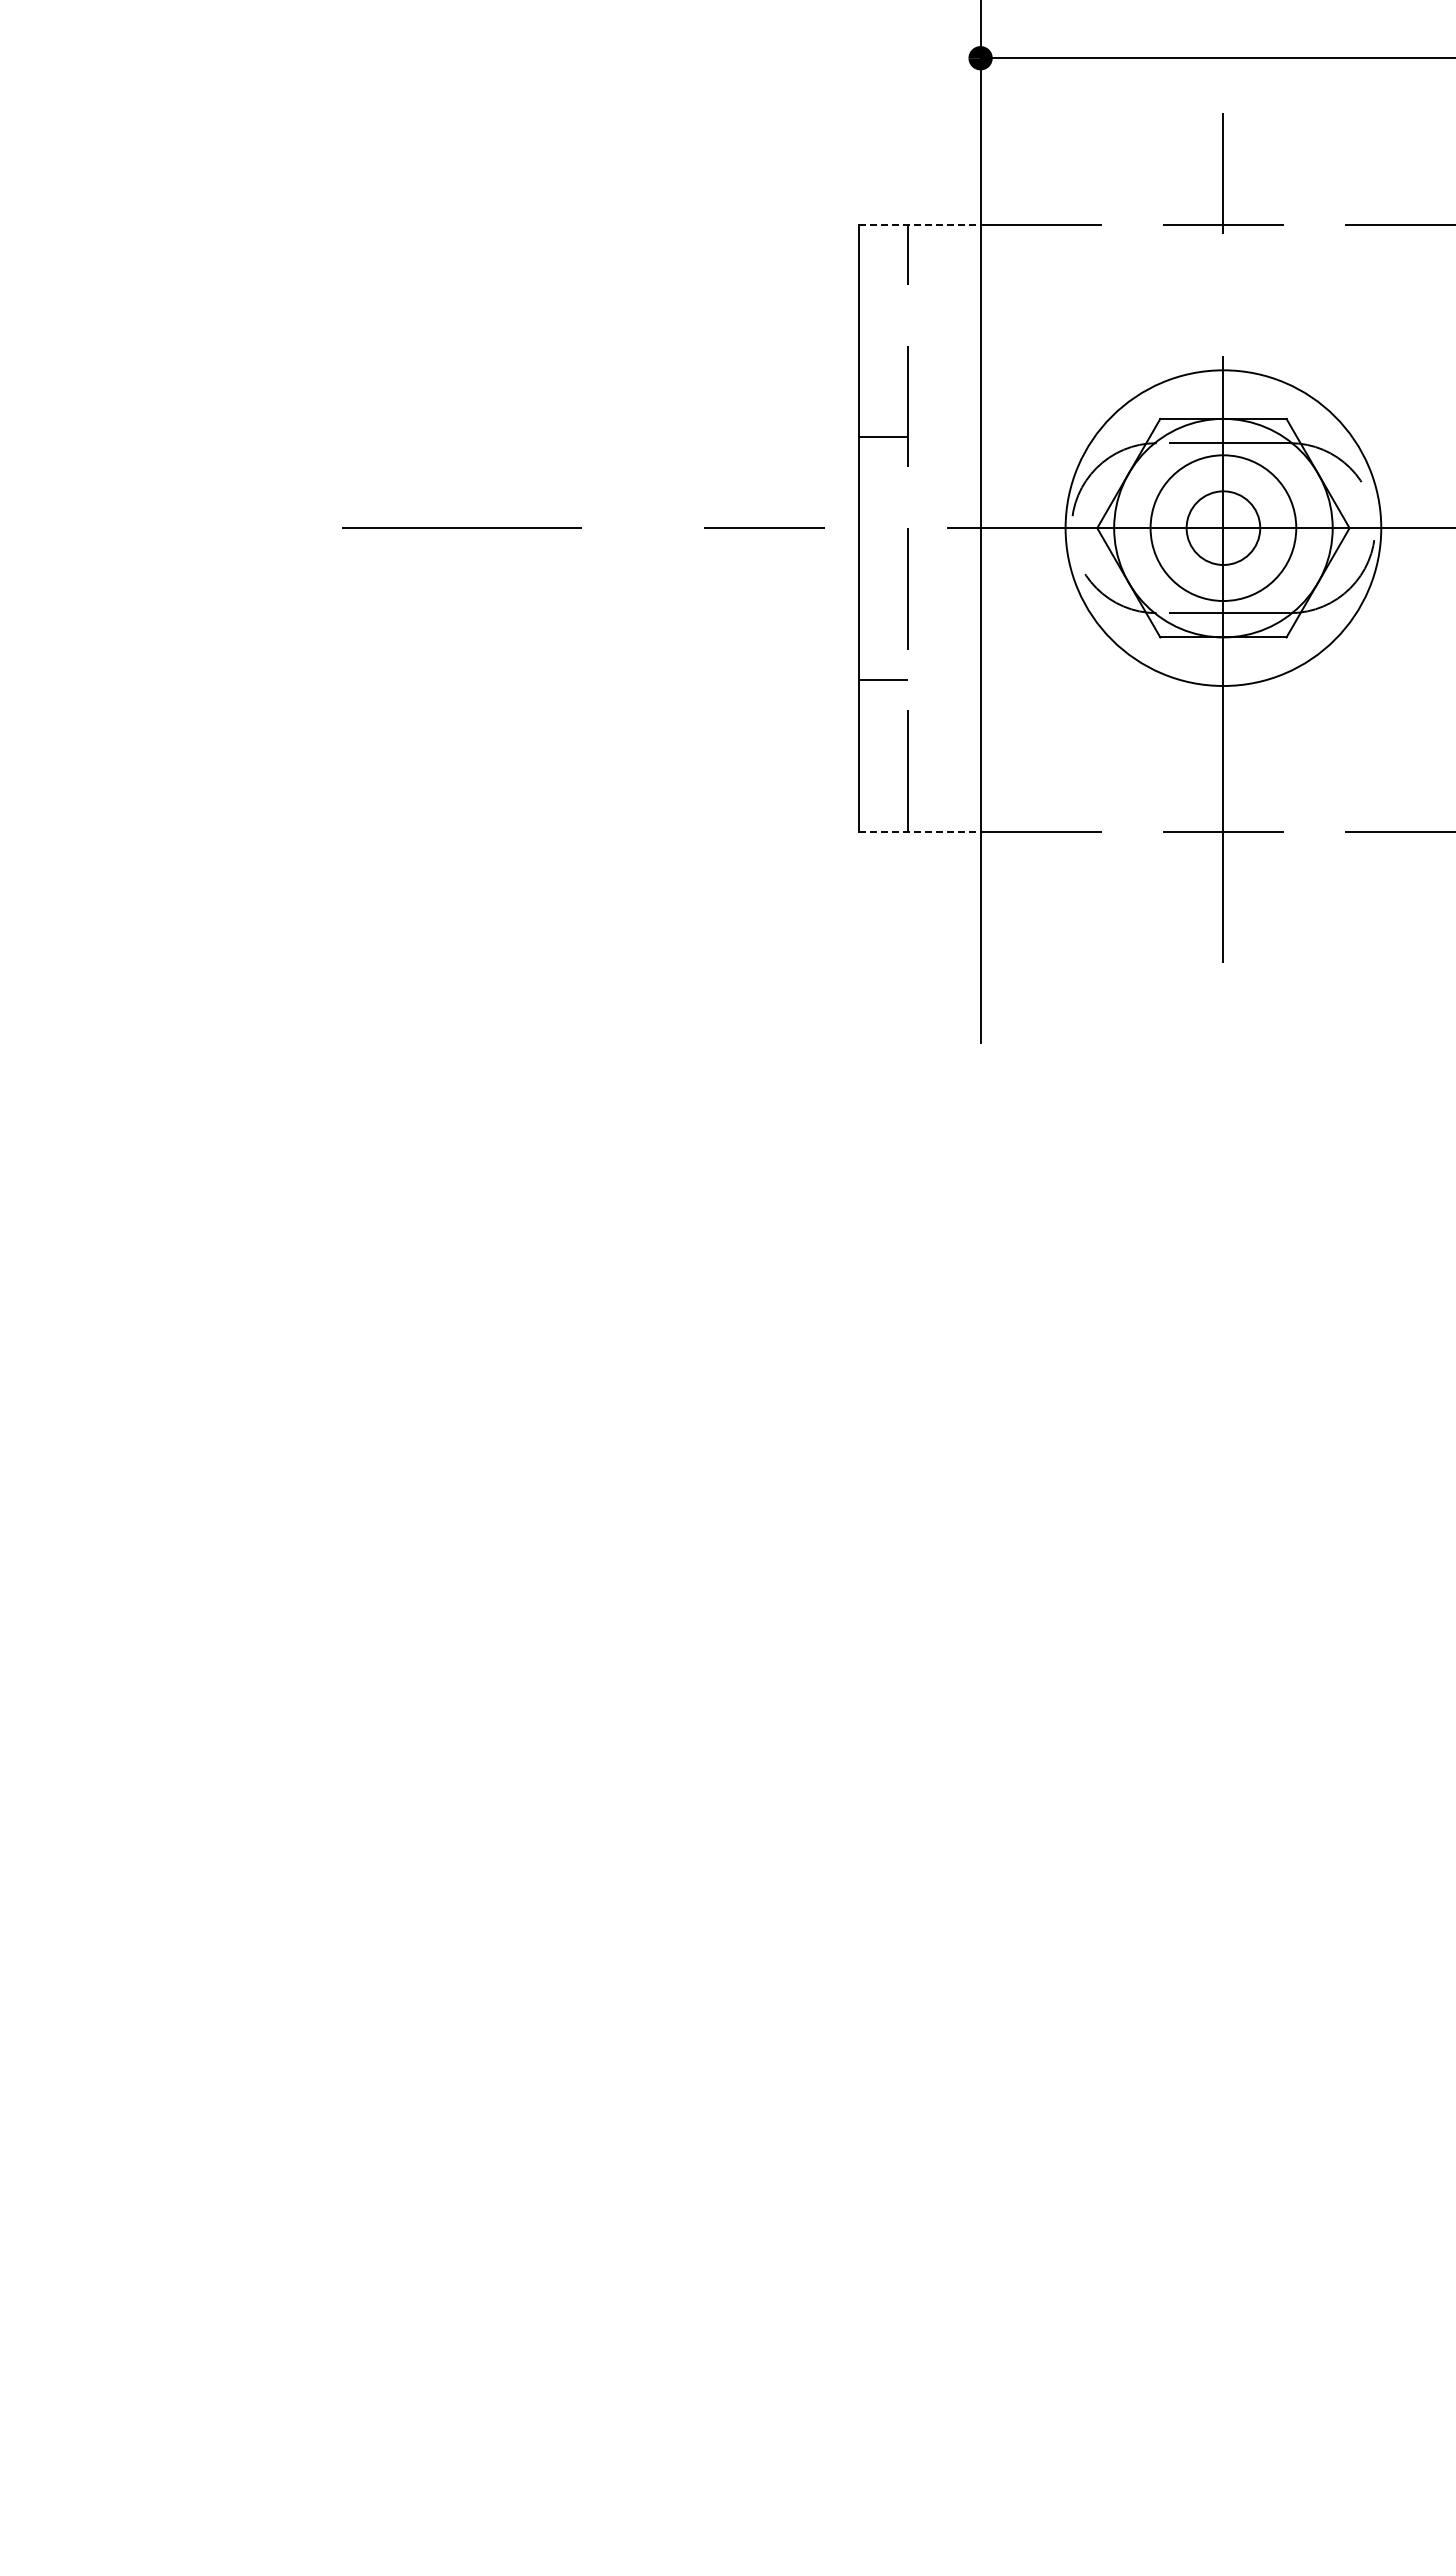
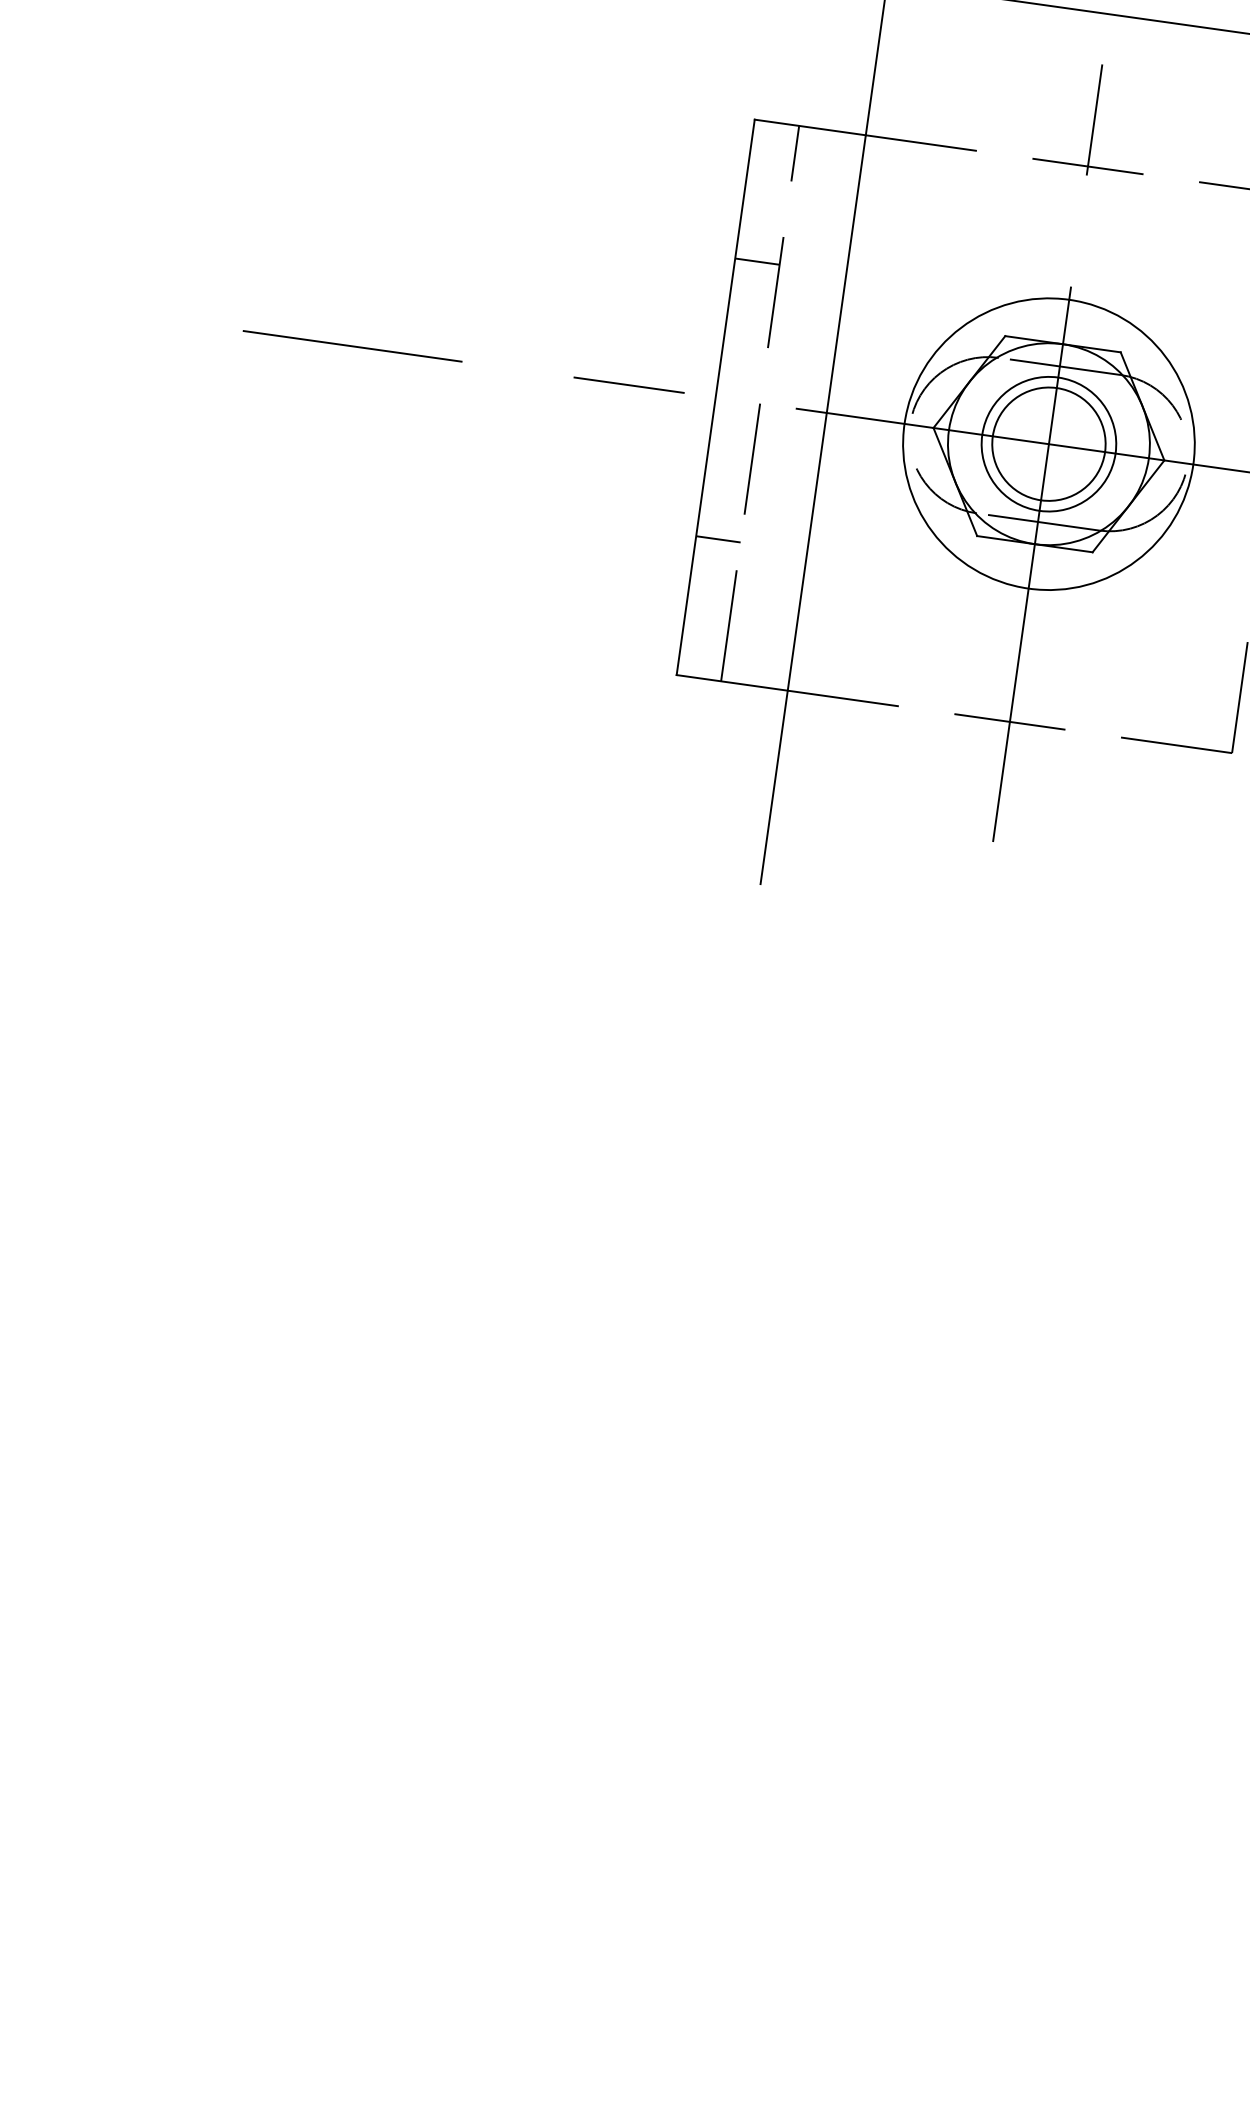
line: (919, 224) -> (809, 127), dashed -> solid
line: (883, 437) -> (757, 261), moved
circle: (1223, 527) -> (1049, 443), size x1.67
line: (919, 831) -> (731, 682), dashed -> solid

